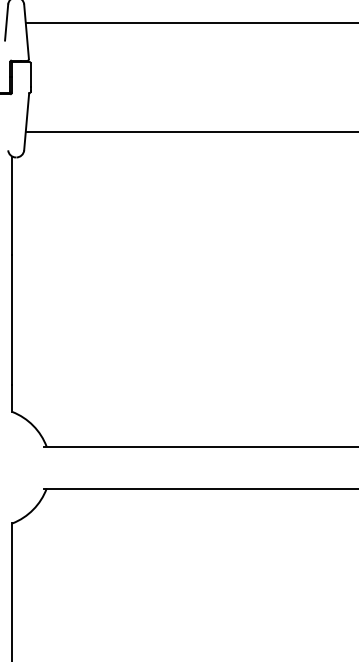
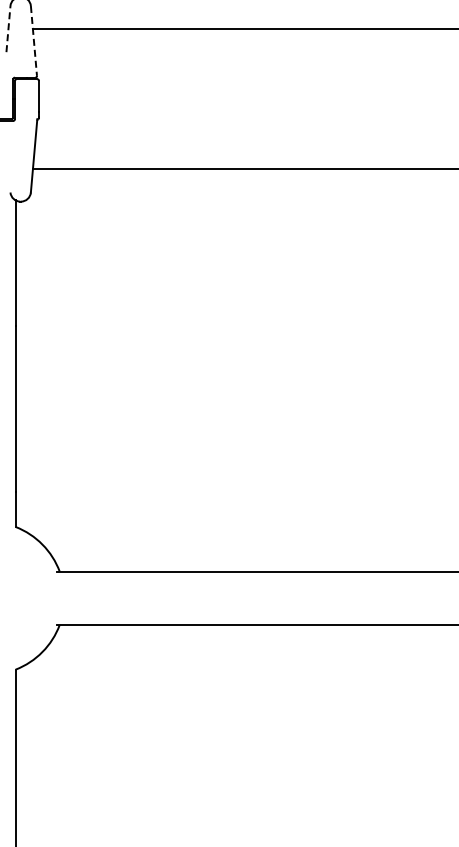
line: (6, 22) -> (8, 28), solid -> dashed
line: (26, 32) -> (33, 41), solid -> dashed

